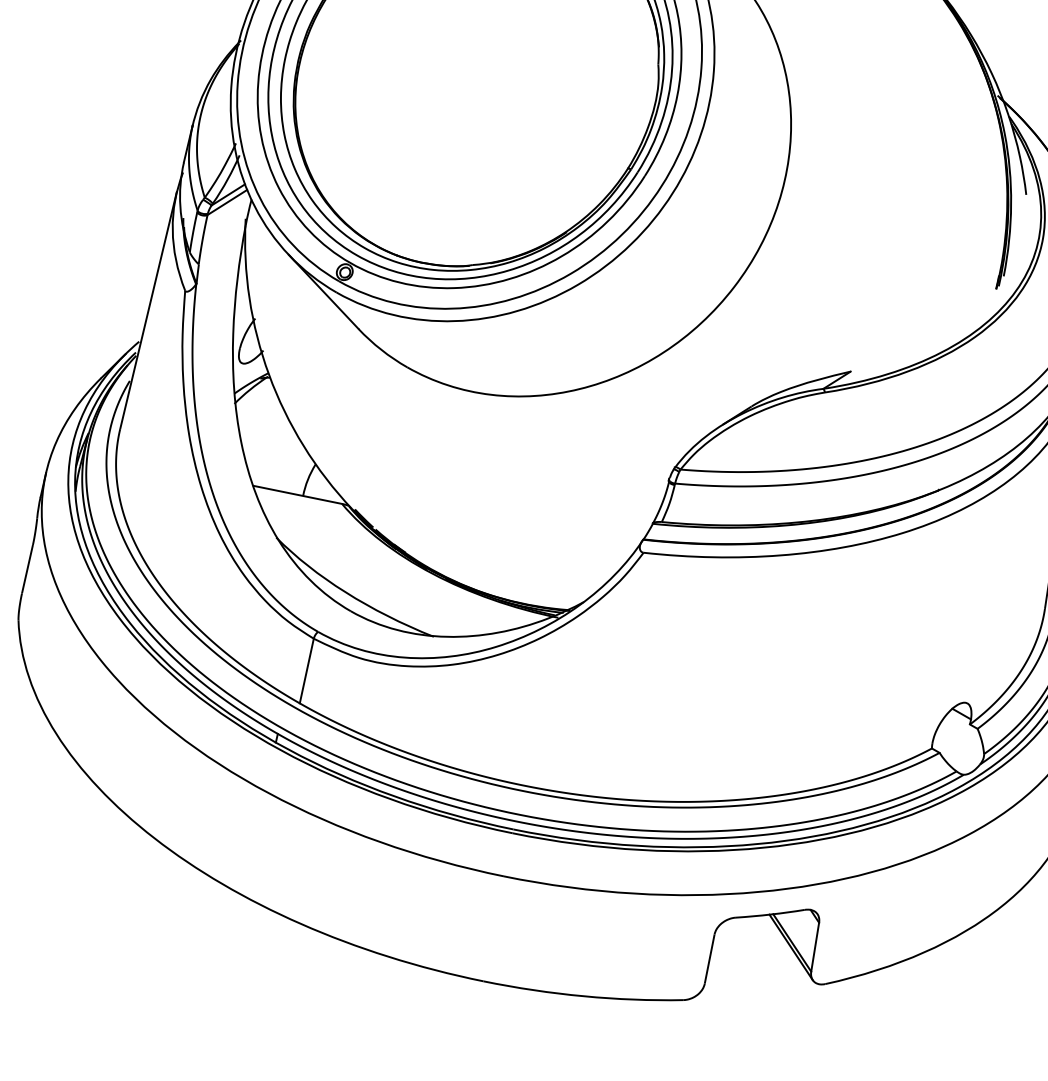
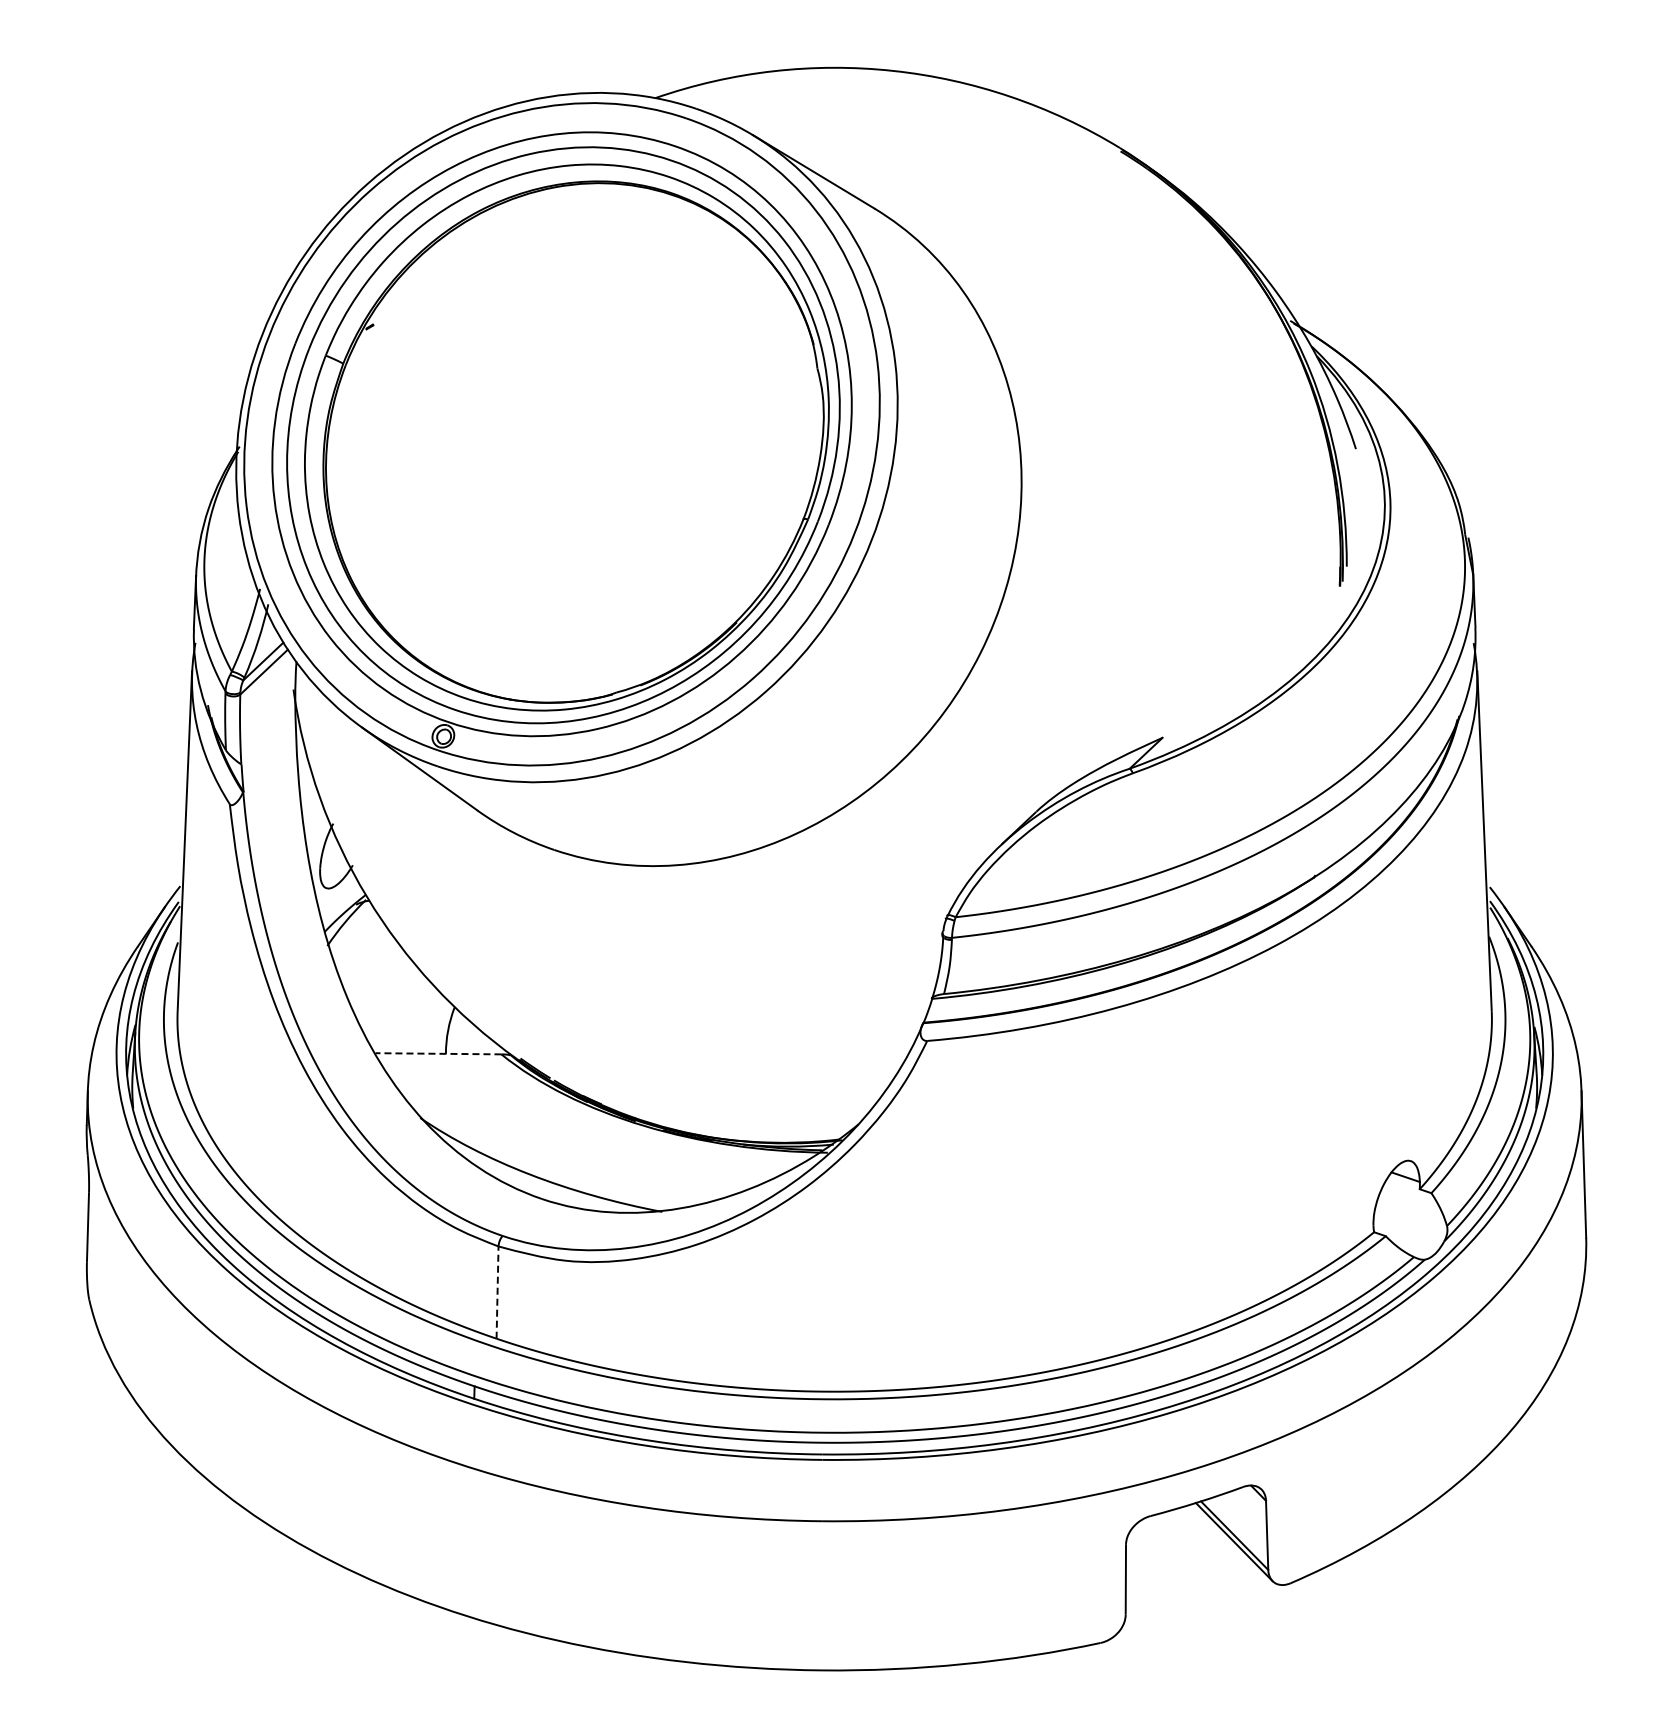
line: (297, 494) -> (438, 1053), solid -> dashed
line: (306, 670) -> (497, 1292), solid -> dashed

